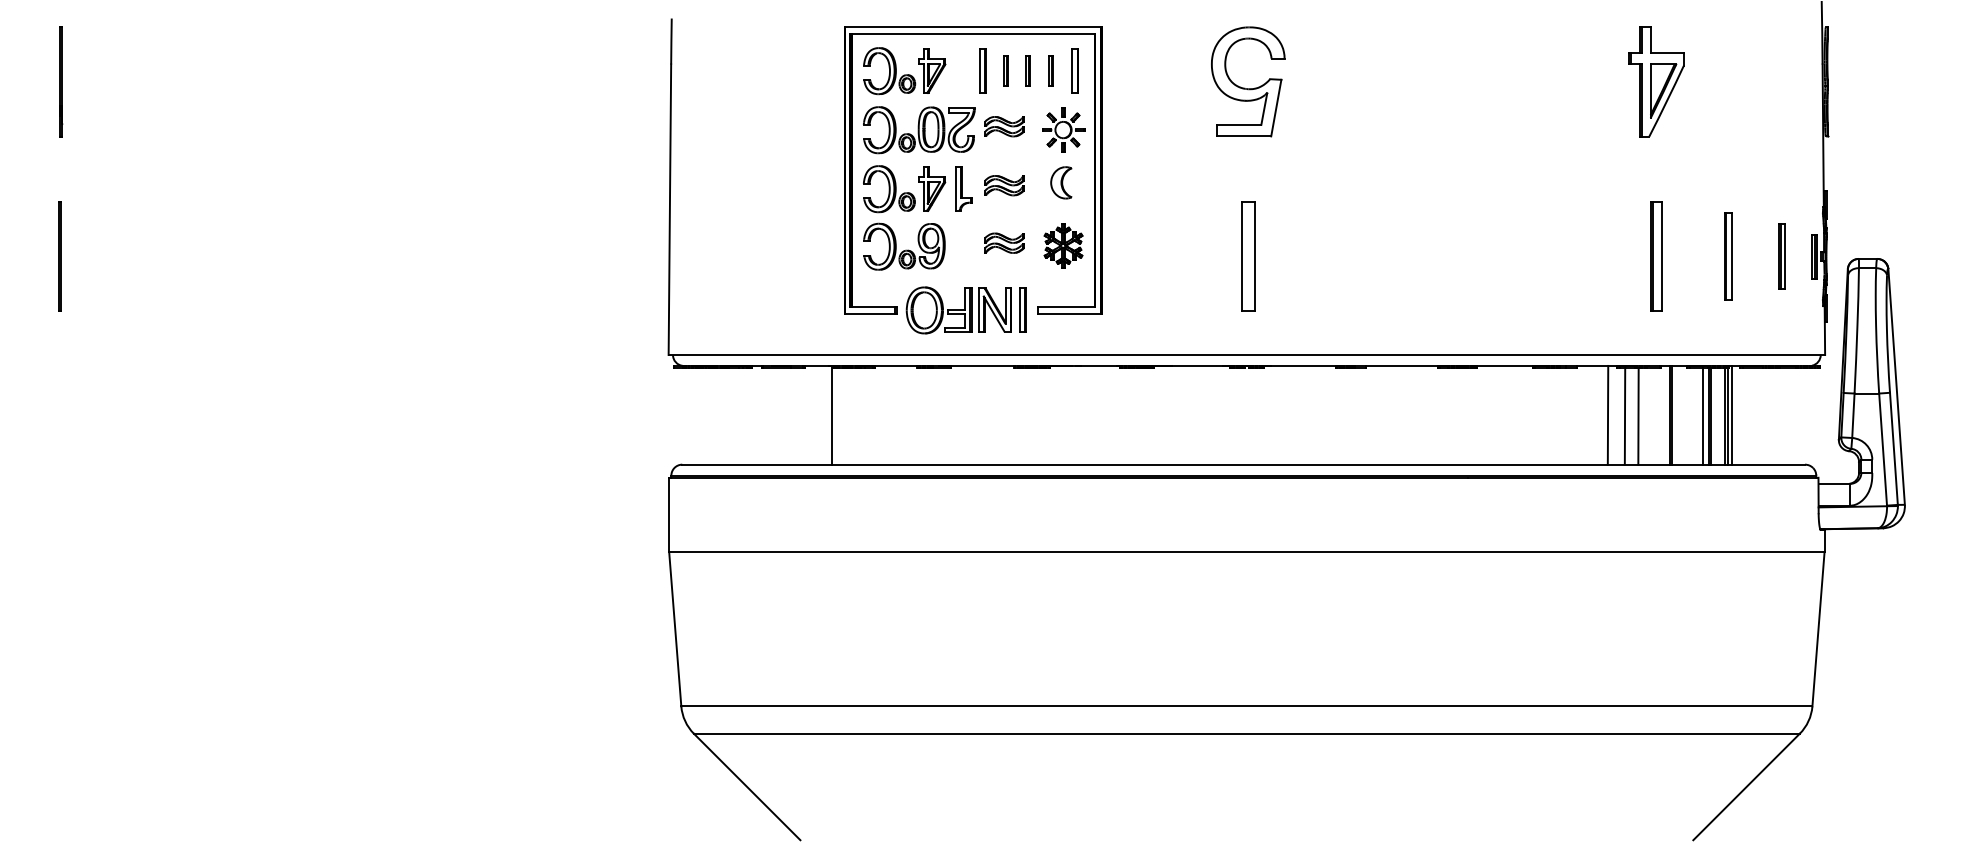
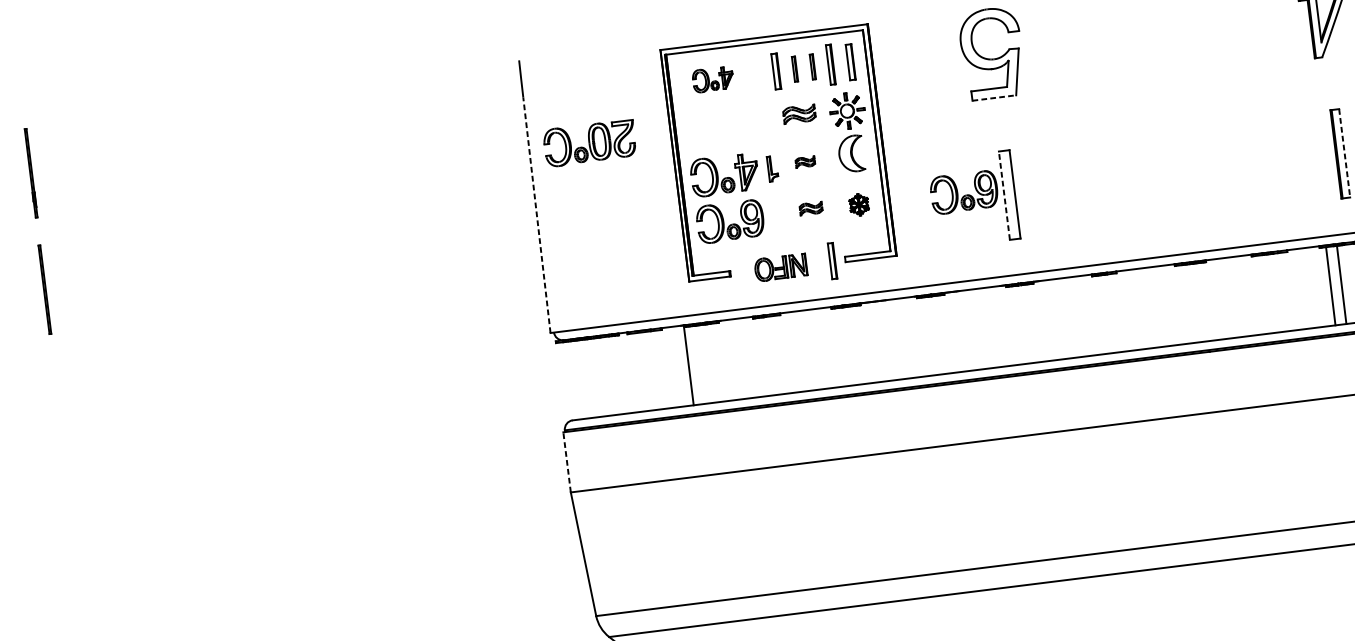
part: (1050, 70) -> (830, 64), size x1.6
part: (904, 71) -> (712, 79), size x0.6
part: (919, 130) -> (590, 143), moved
line: (1244, 136) -> (994, 98), solid -> dashed
part: (1061, 182) -> (851, 153), size x1.4
part: (1004, 185) -> (805, 161), size x0.6
part: (963, 188) -> (772, 168), size x0.7
line: (669, 209) -> (536, 215), solid -> dashed
part: (1004, 242) -> (811, 208), size x0.7
part: (1063, 245) -> (859, 204), size x0.6
part: (1193, 246) -> (964, 192), added
line: (59, 256) -> (44, 289), moved
line: (1241, 256) -> (1004, 195), solid -> dashed
line: (1662, 256) -> (1344, 153), solid -> dashed
part: (958, 310) -> (780, 267), size x0.6
line: (1607, 414) -> (1316, 286), removed
line: (669, 514) -> (567, 462), solid -> dashed

